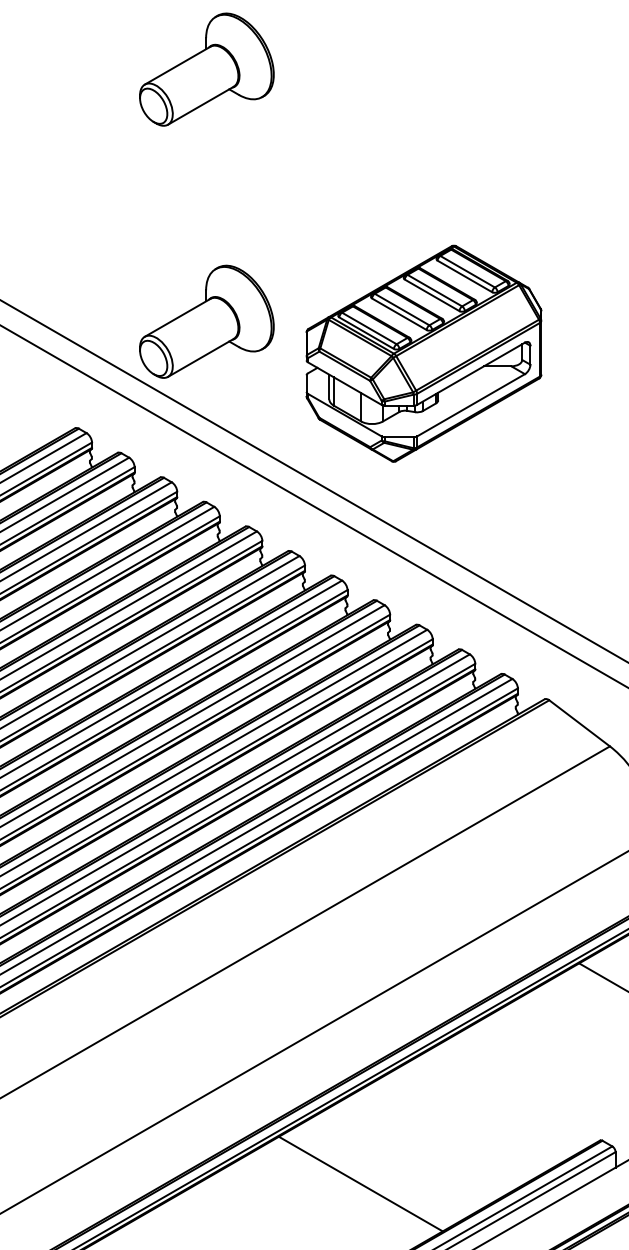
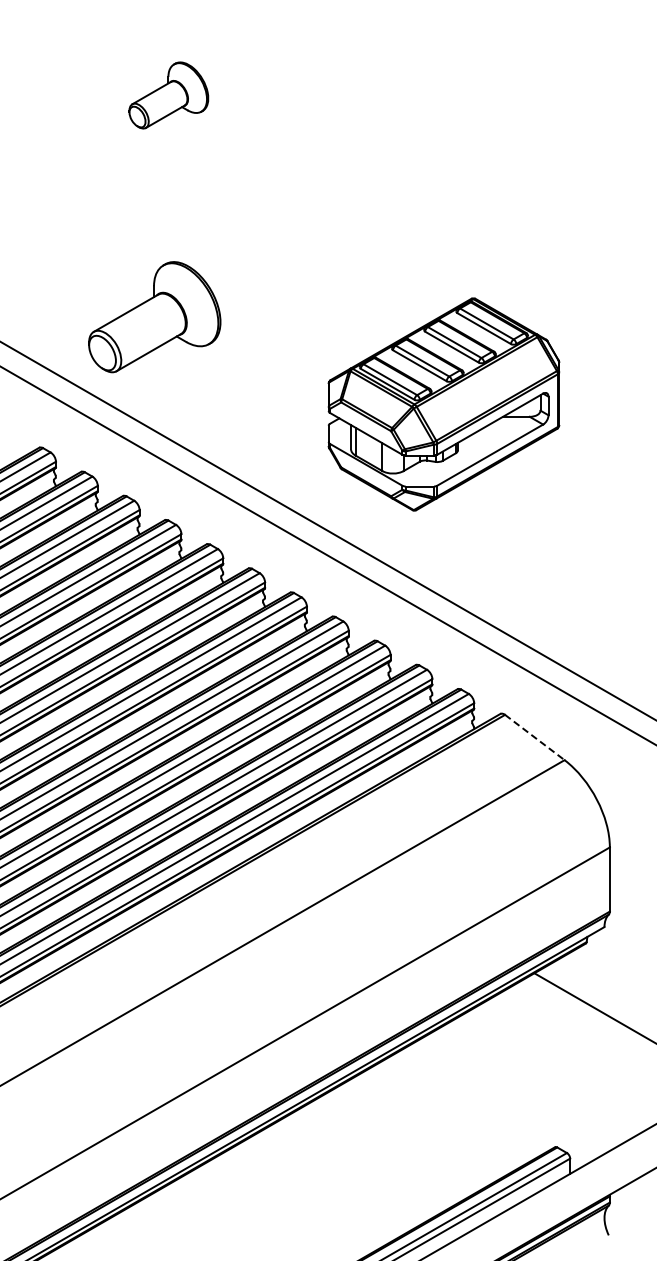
part: (206, 69) -> (168, 95), size x0.6
part: (206, 322) -> (154, 317), moved
part: (423, 353) -> (443, 404), moved
line: (580, 723) -> (535, 737), solid -> dashed
line: (360, 1183) -> (319, 1189), removed

